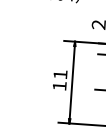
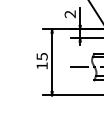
text: (59, 74) -> (41, 56), 11 -> 15

